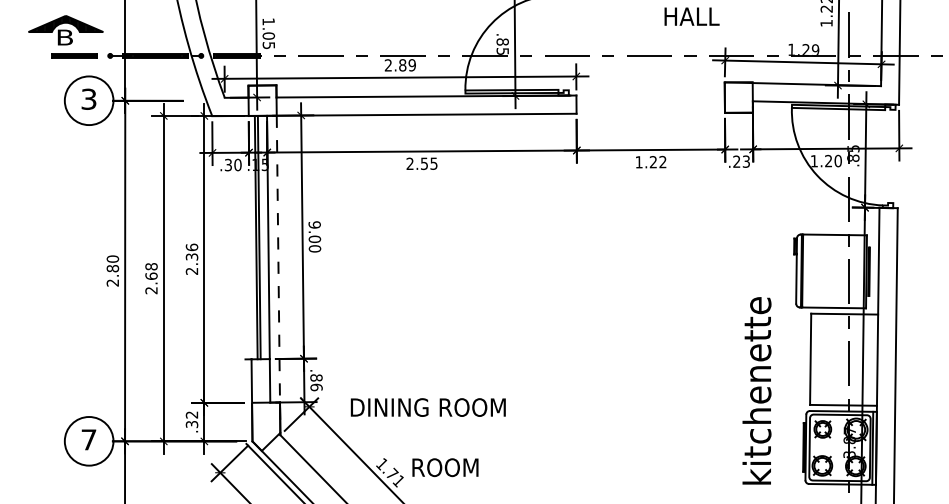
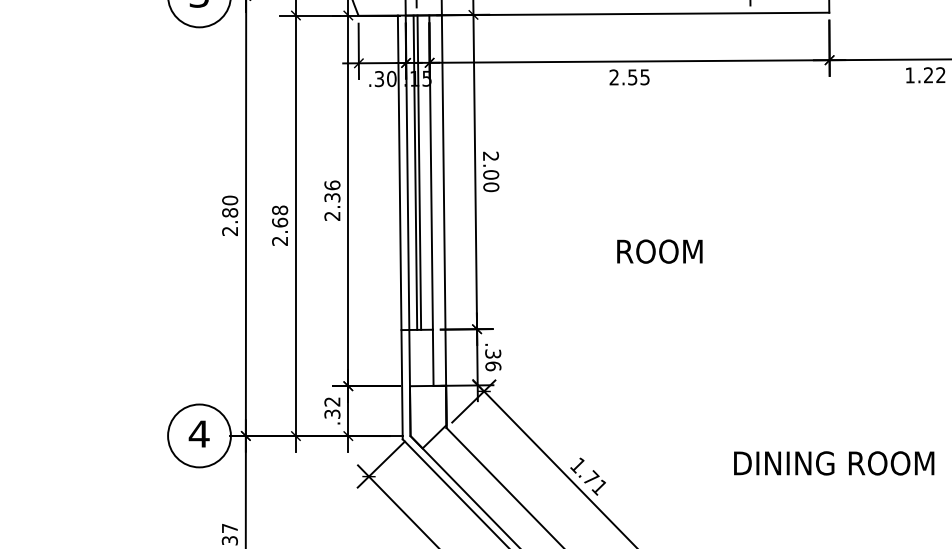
text: (314, 224) -> (490, 155), 9.00 -> 2.00
line: (249, 237) -> (406, 172), added
line: (278, 275) -> (444, 221), dashed -> solid
line: (244, 279) -> (400, 226), added
text: (316, 377) -> (493, 353), .86 -> .36
text: (427, 407) -> (833, 463), moved
text: (88, 439) -> (198, 433), 7 -> 4
text: (445, 467) -> (659, 251), moved

